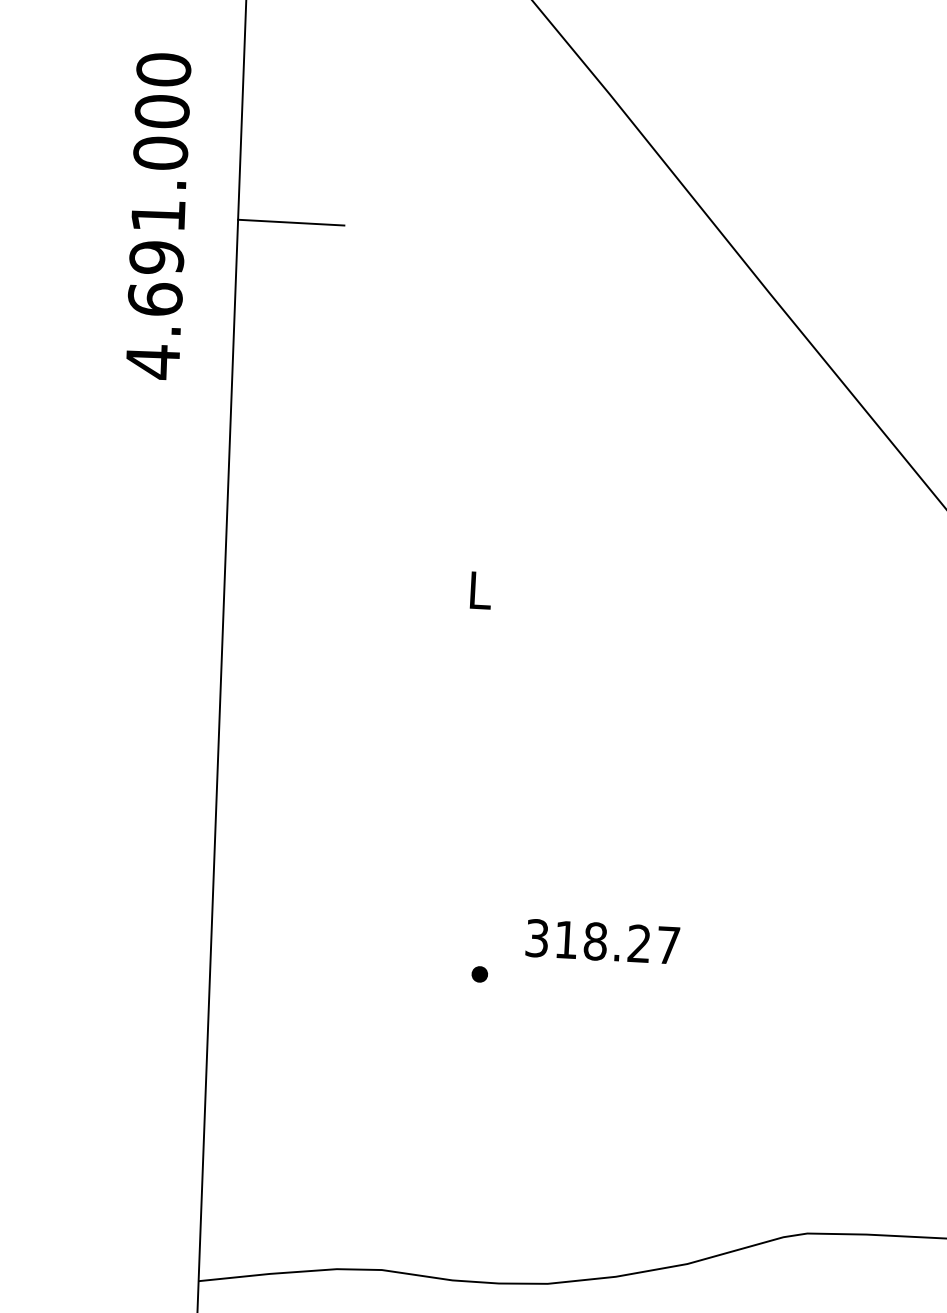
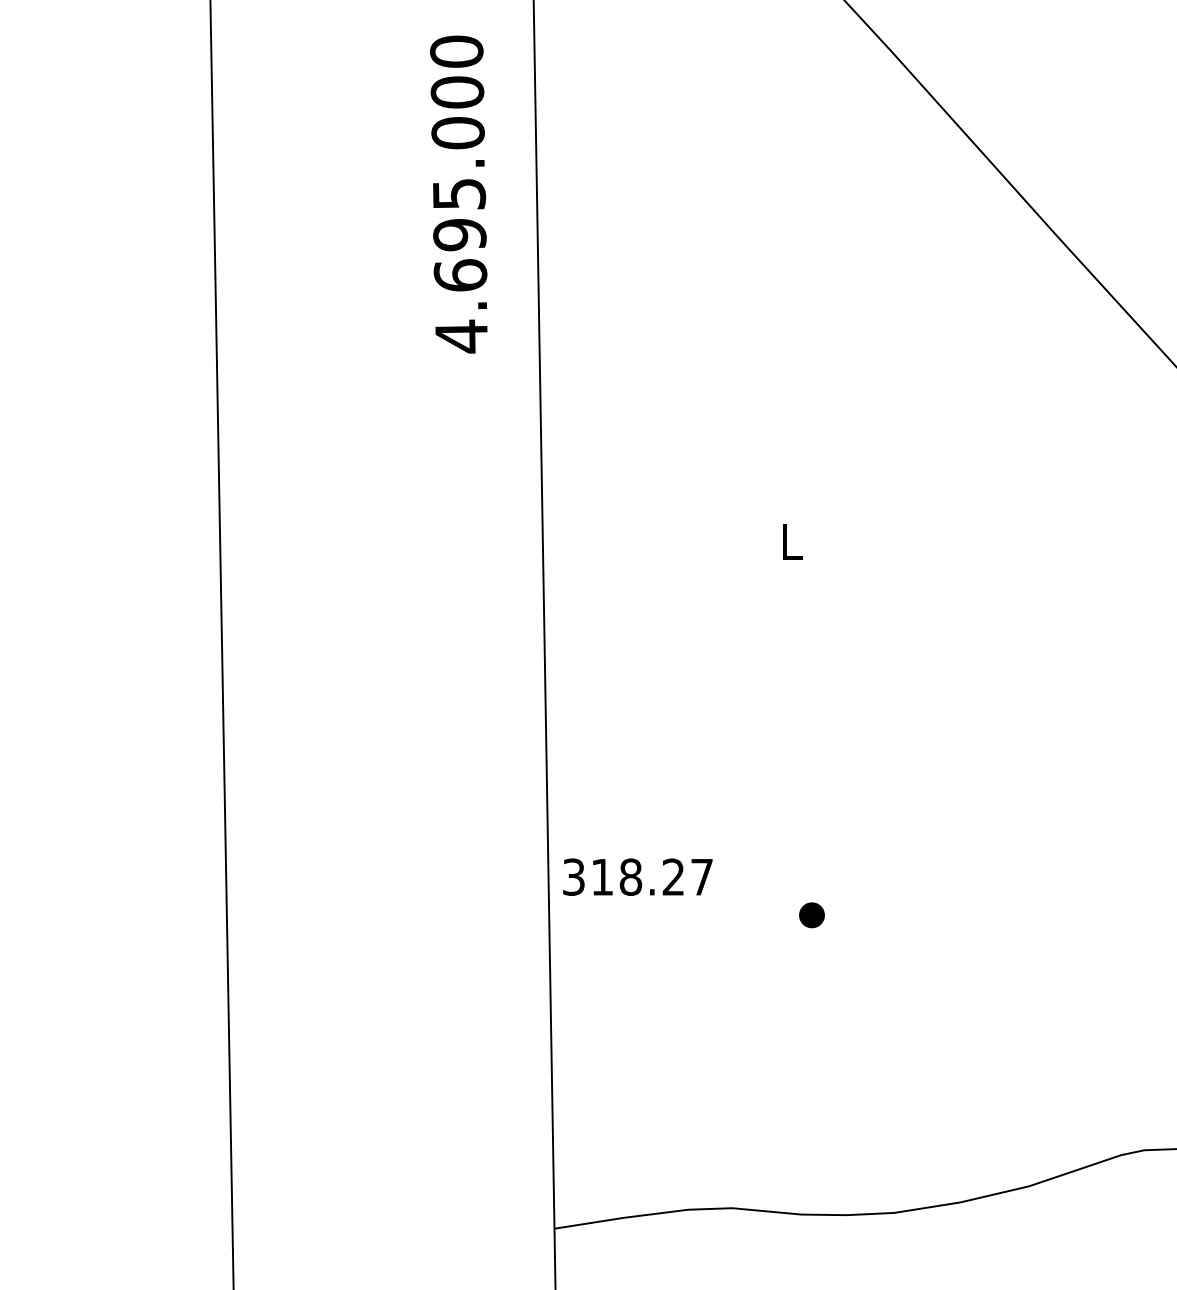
text: (158, 216) -> (459, 194), 4.691.000 -> 4.695.000
line: (290, 222) -> (588, 193), removed
text: (602, 941) -> (637, 876), moved
part: (479, 974) -> (811, 915), size x1.6

